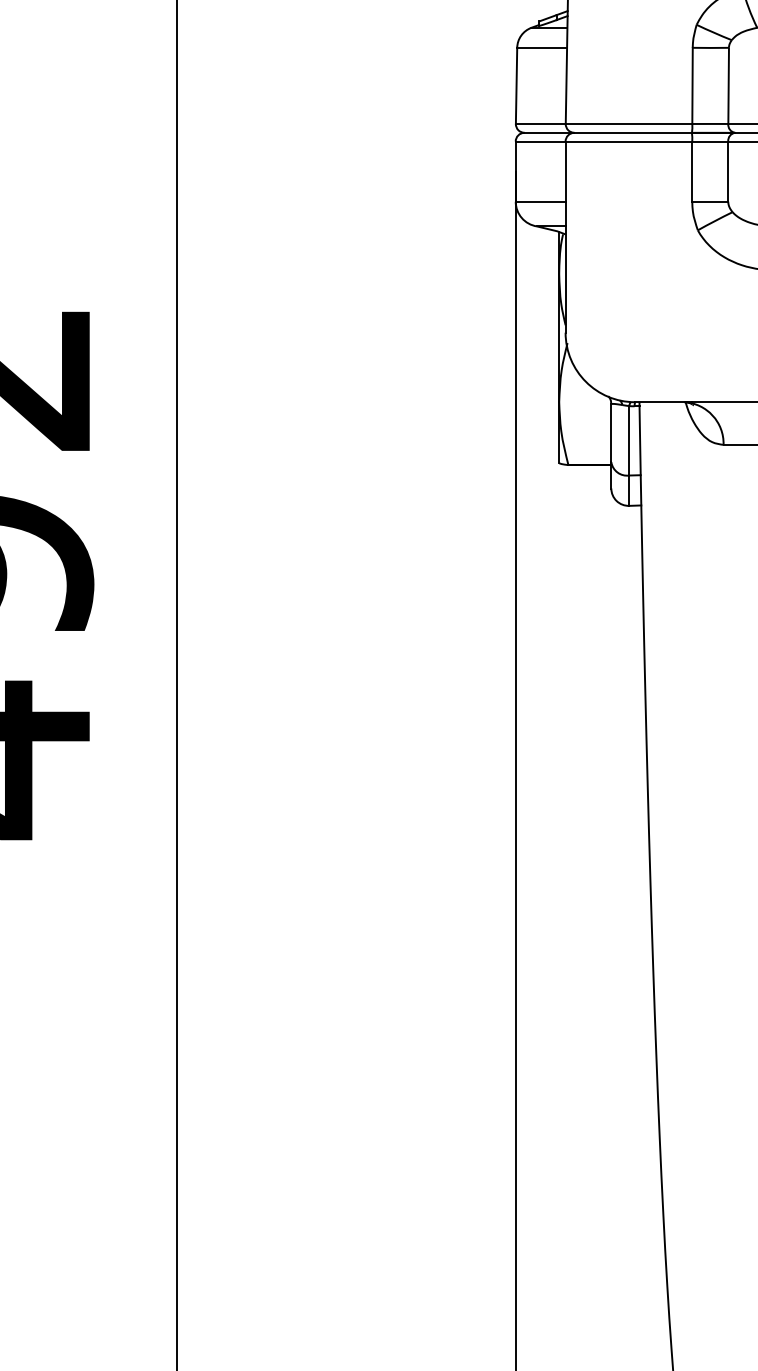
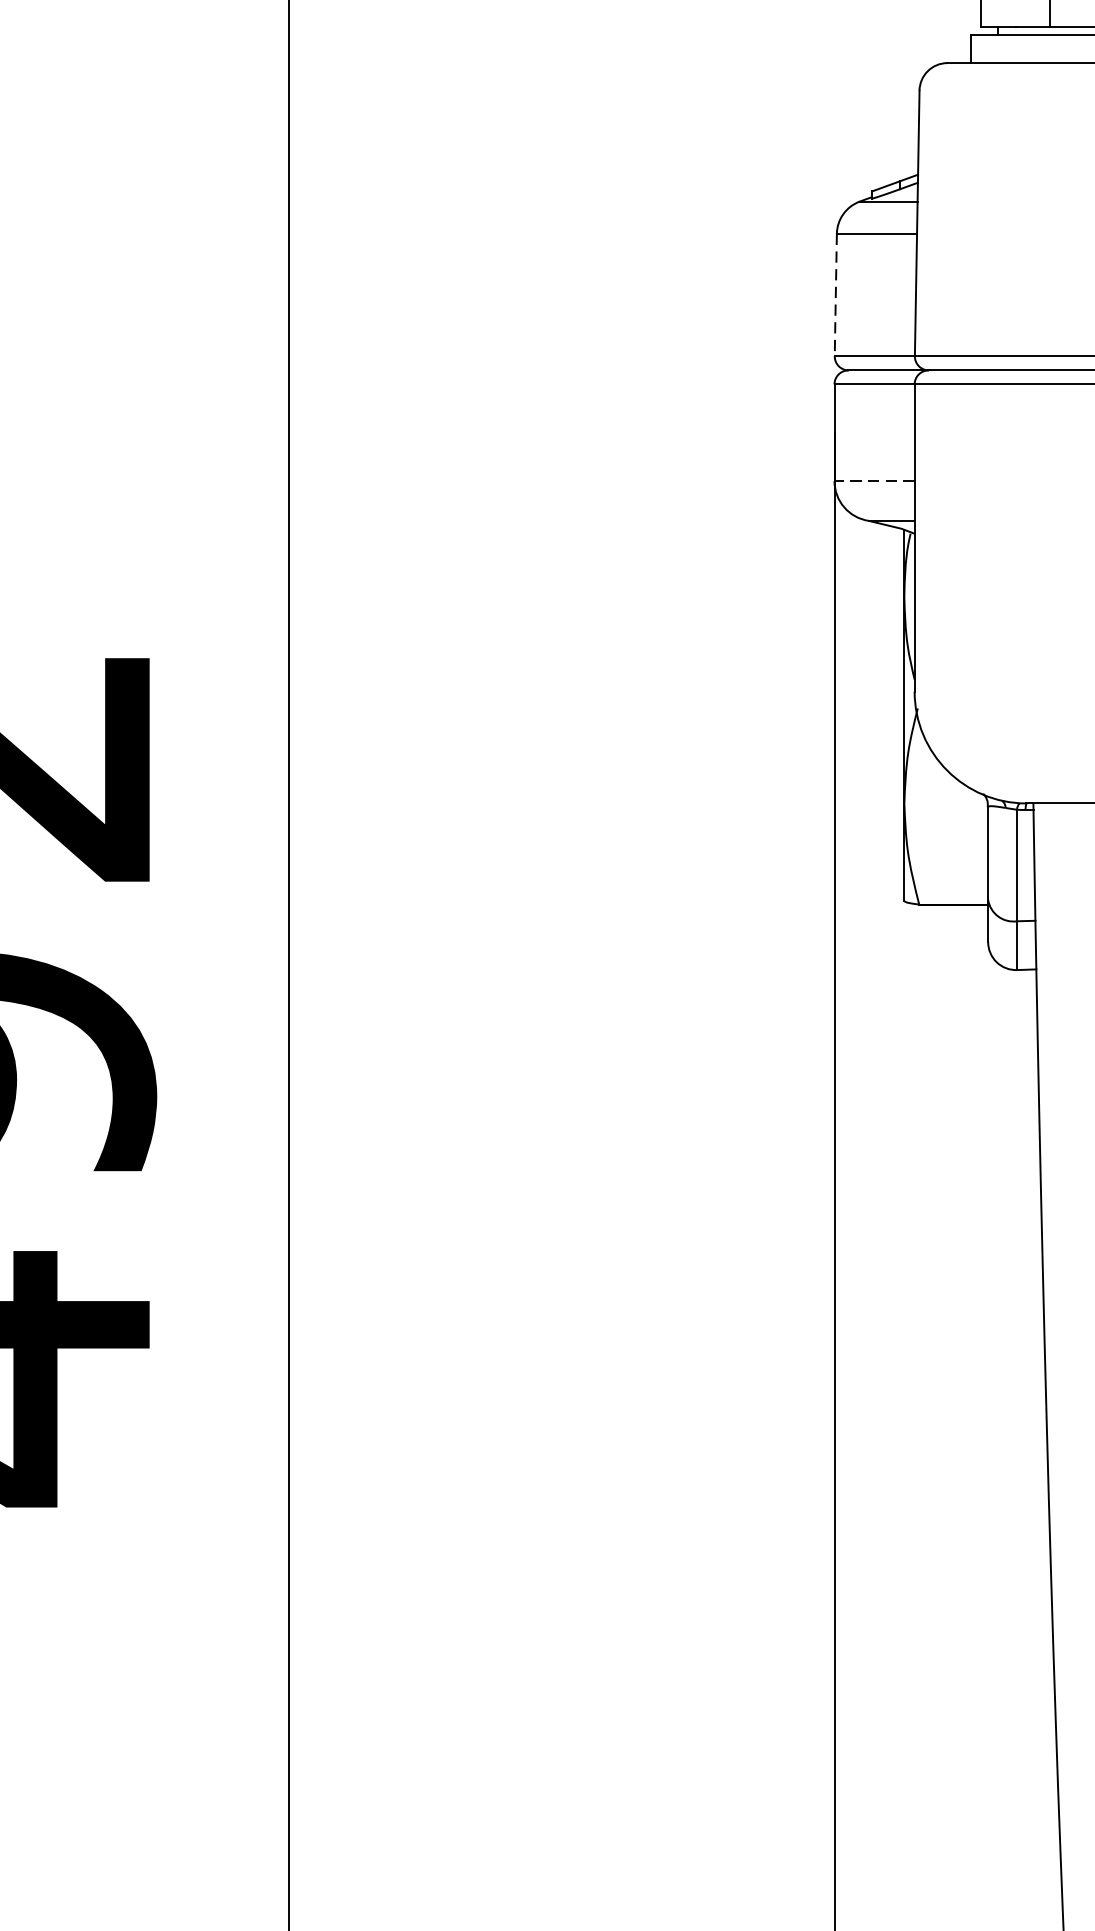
line: (516, 86) -> (835, 295), solid -> dashed
line: (540, 201) -> (874, 480), solid -> dashed

